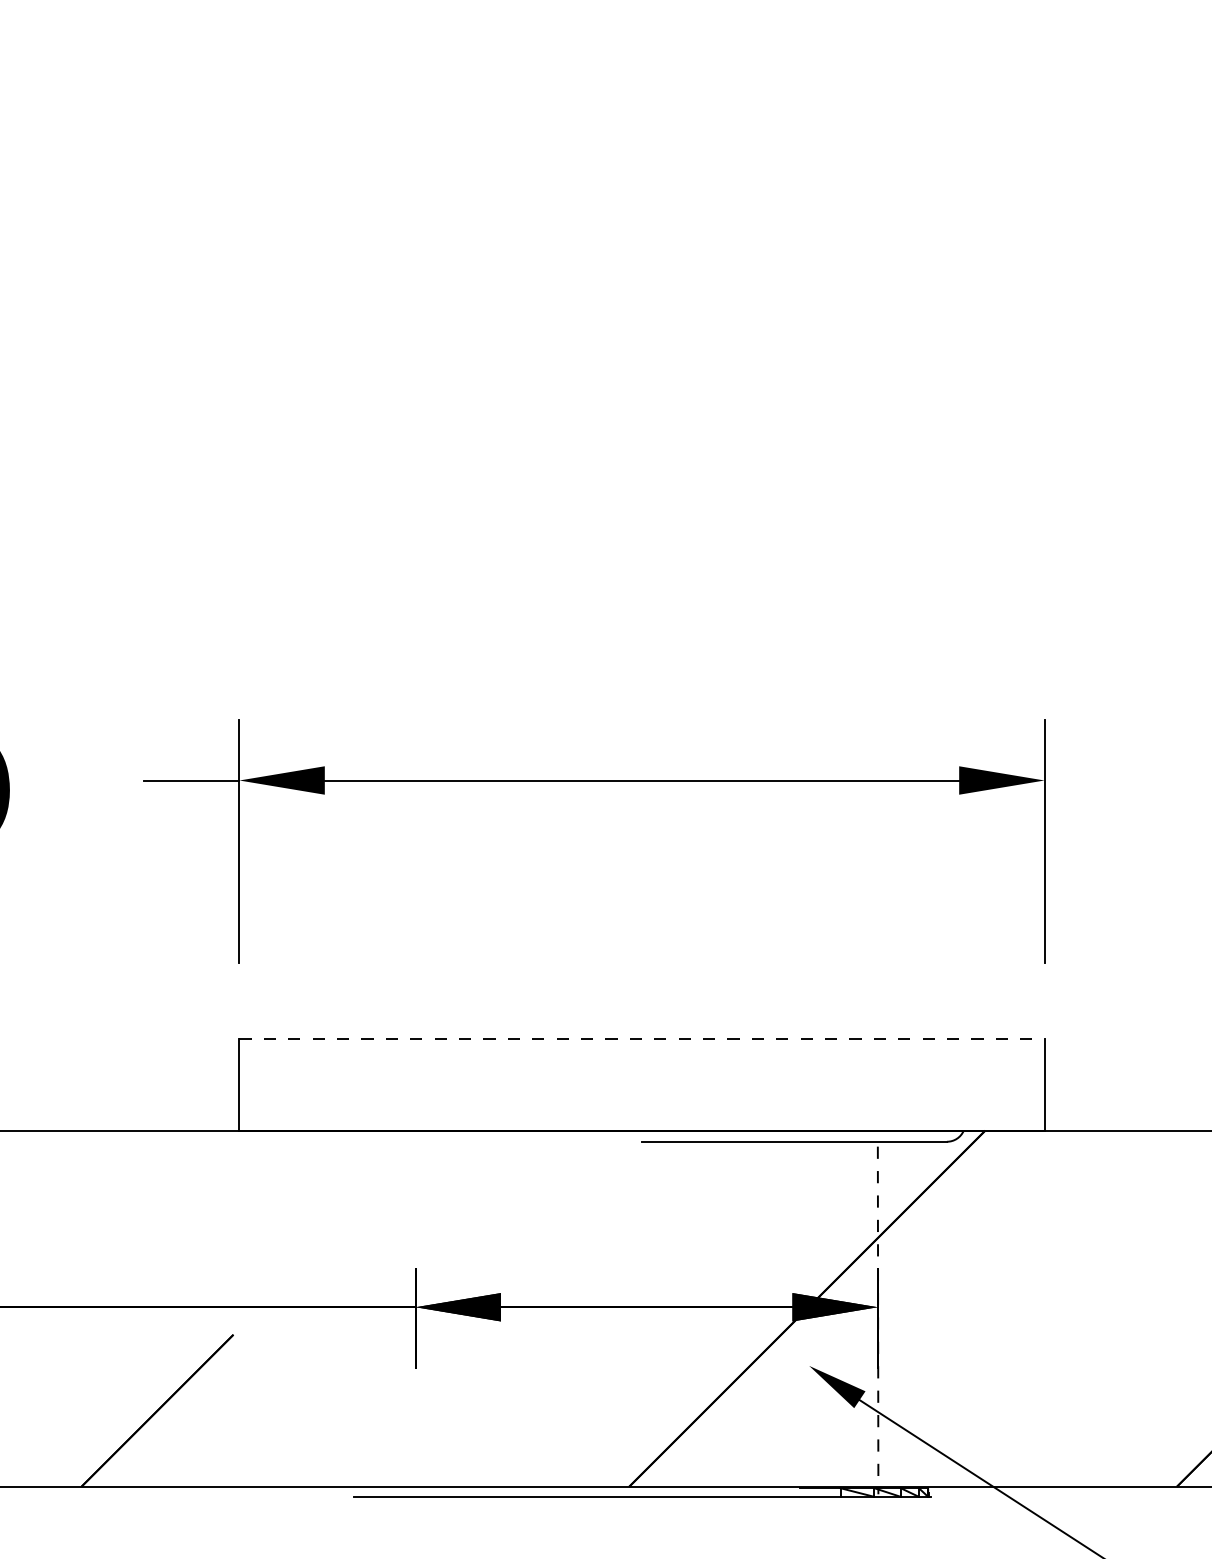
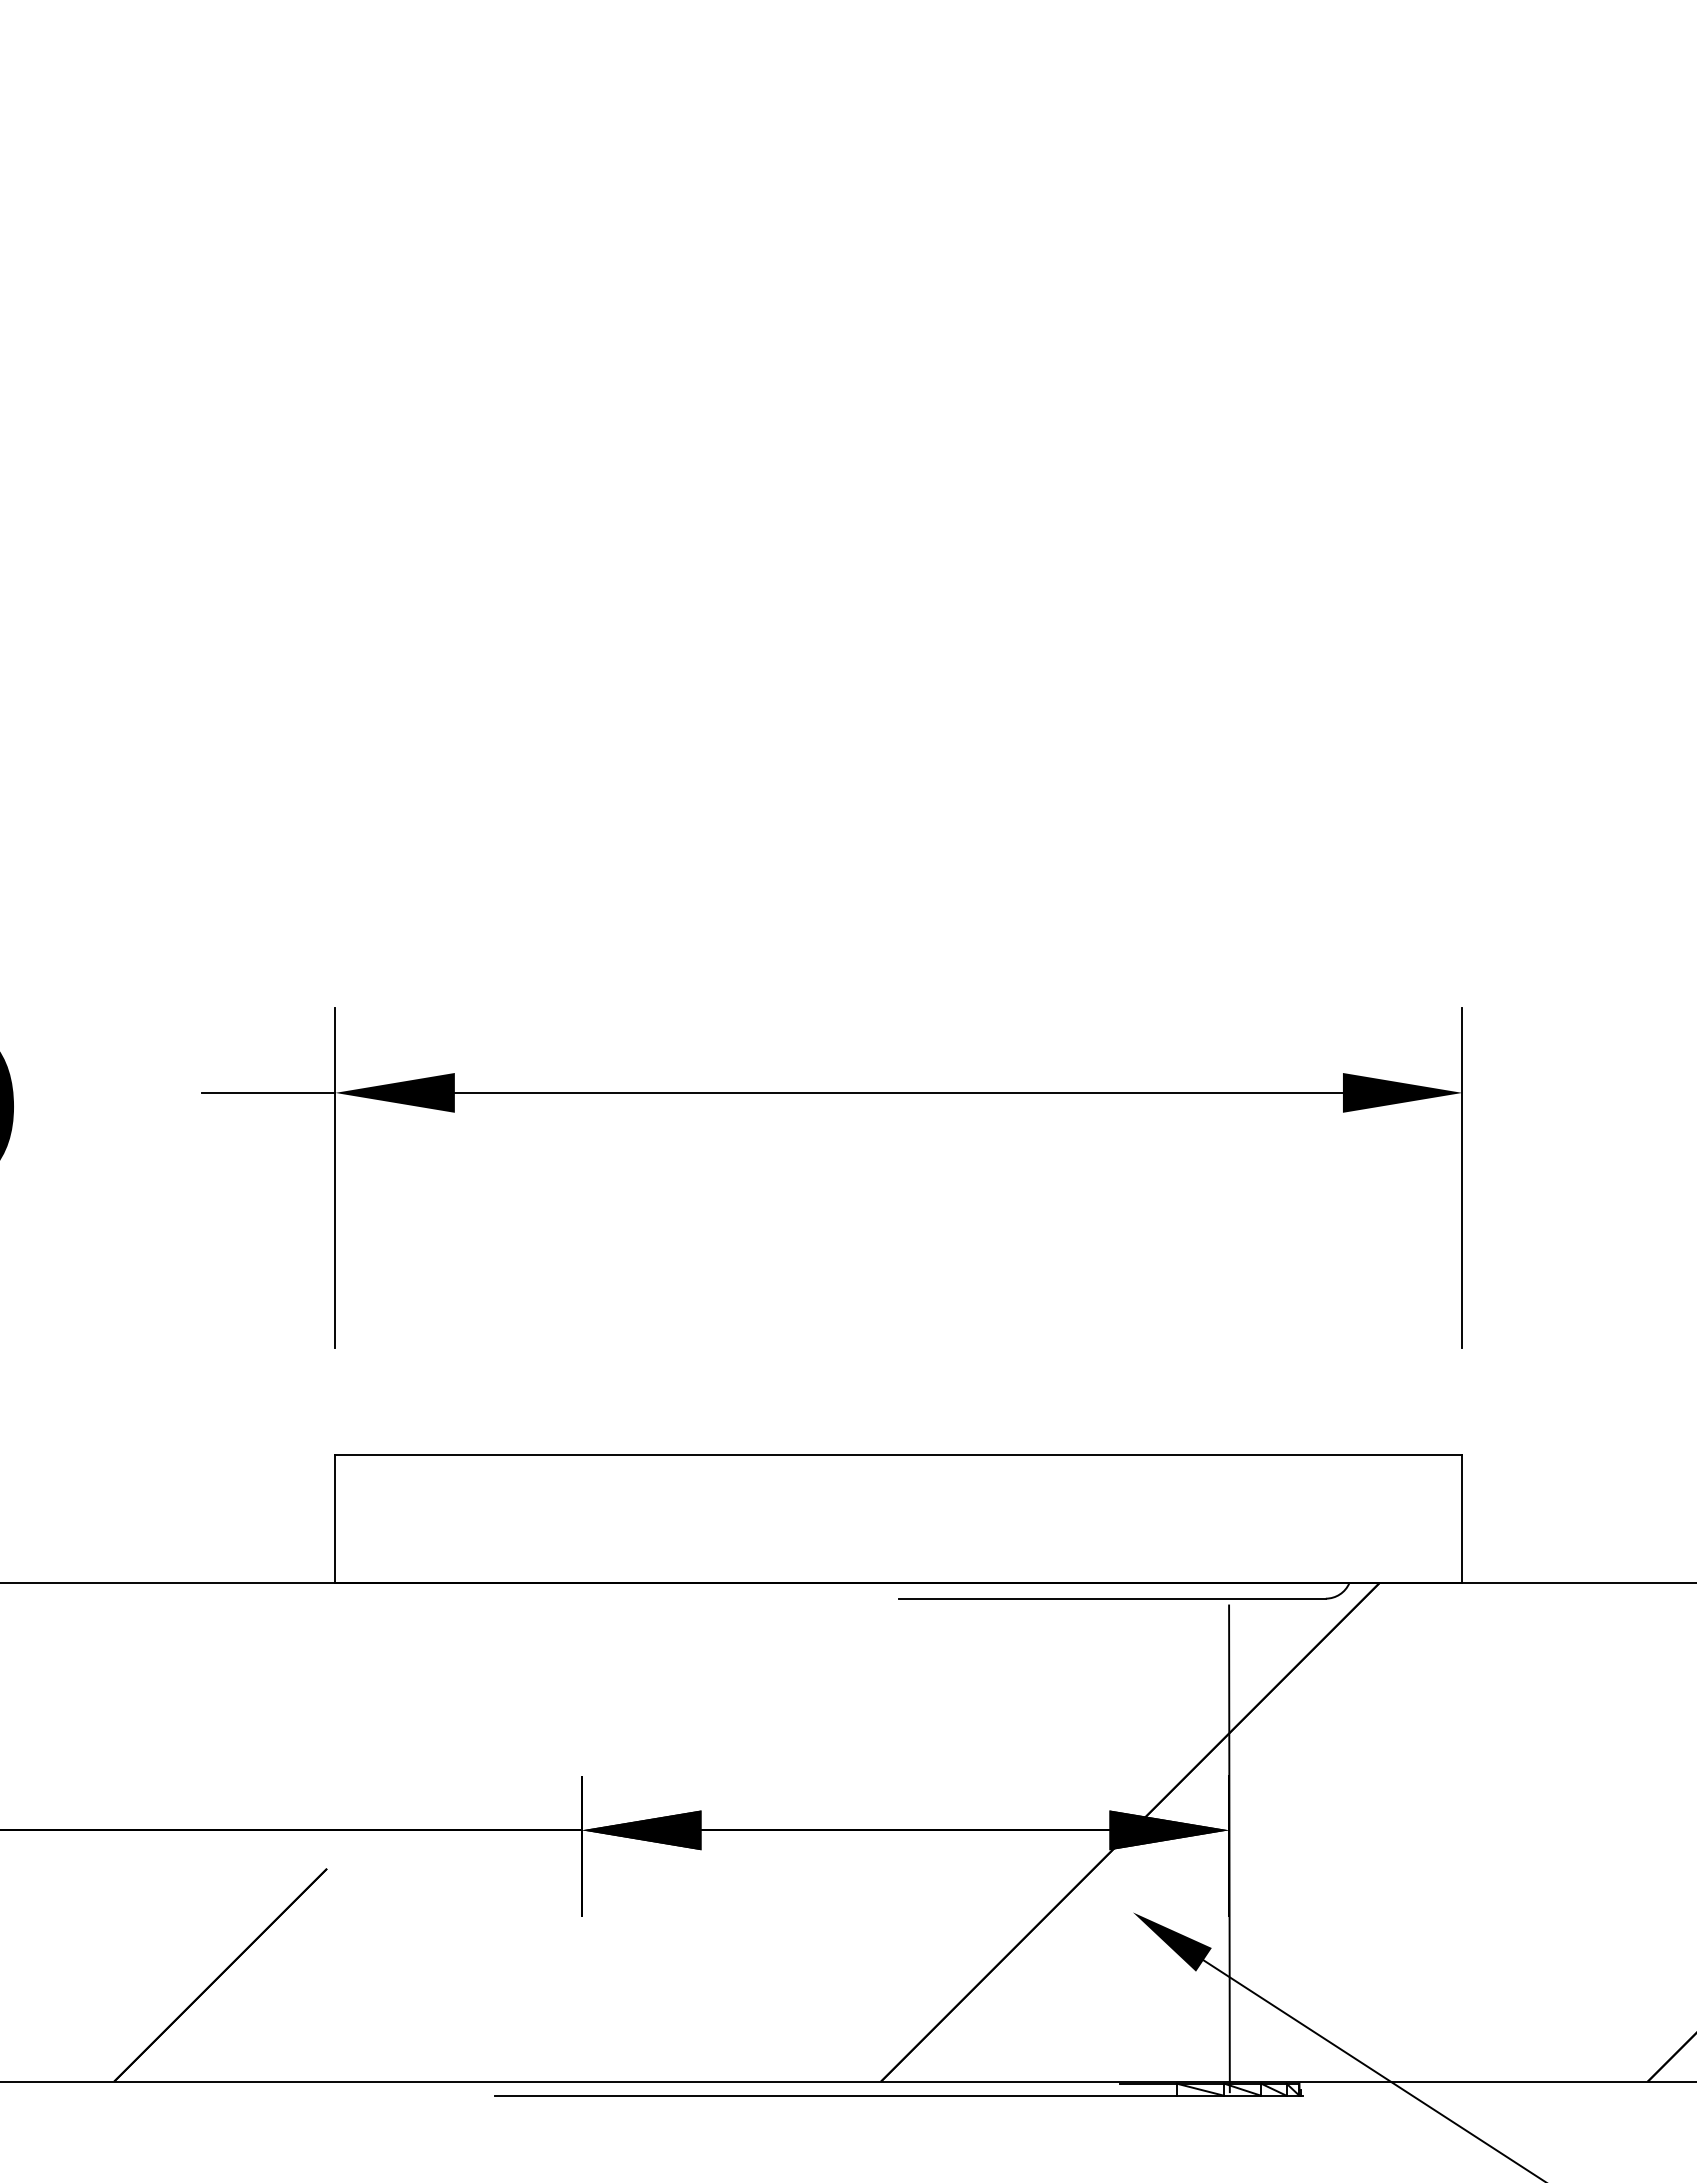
line: (641, 1039) -> (898, 1455), dashed -> solid
line: (878, 1320) -> (1229, 1849), dashed -> solid

